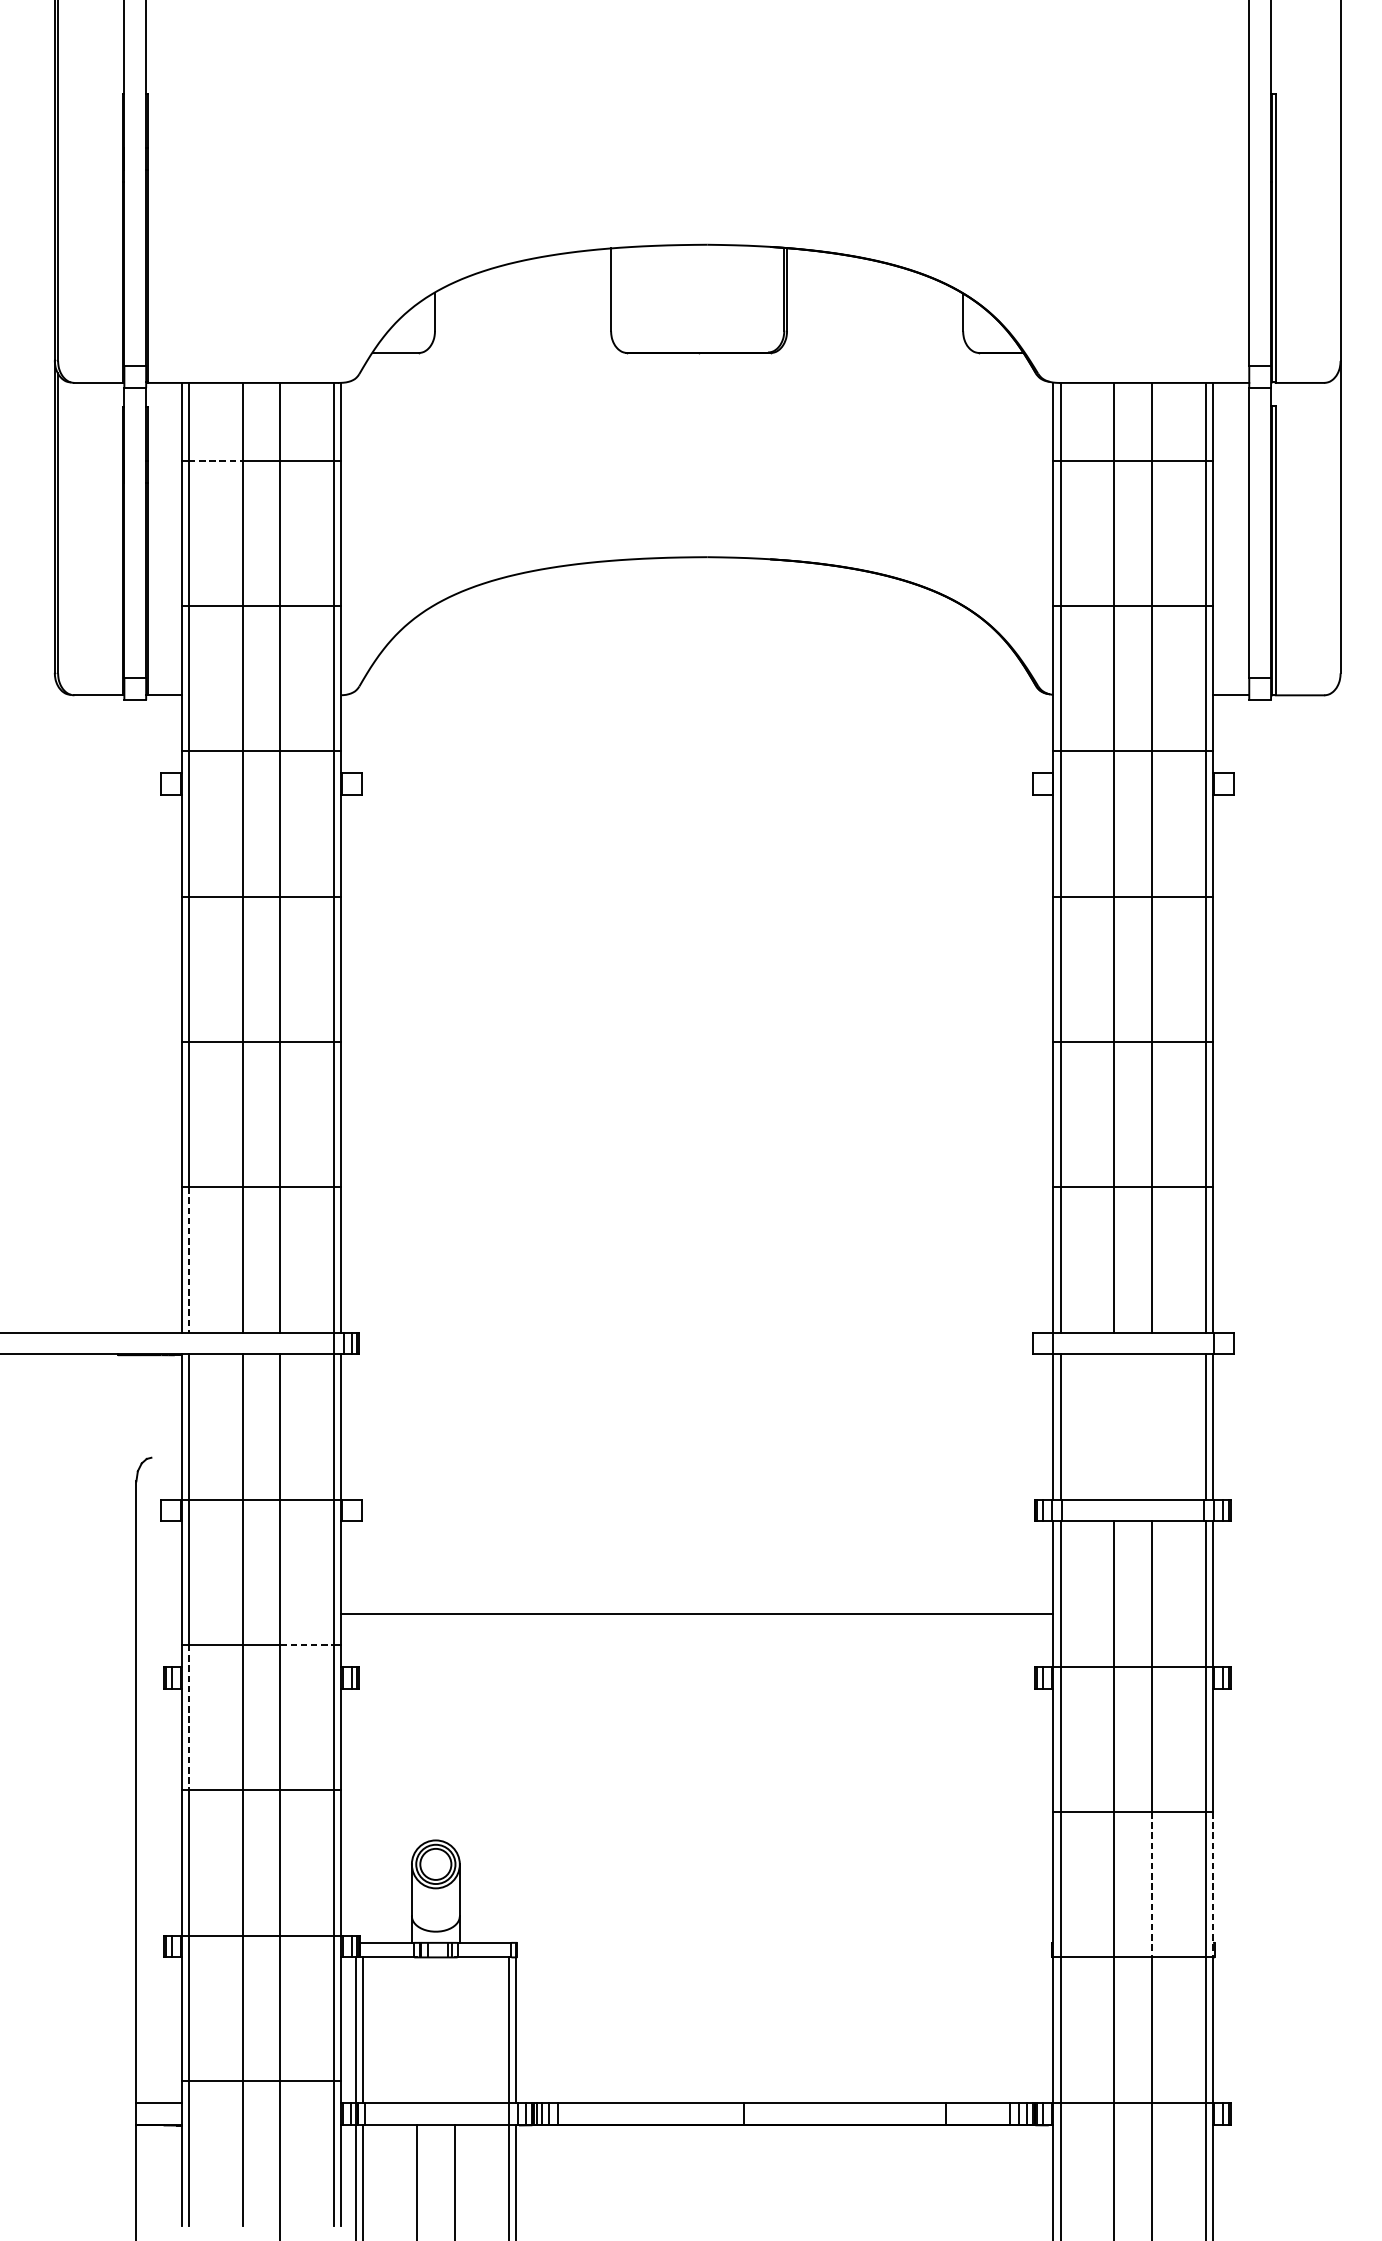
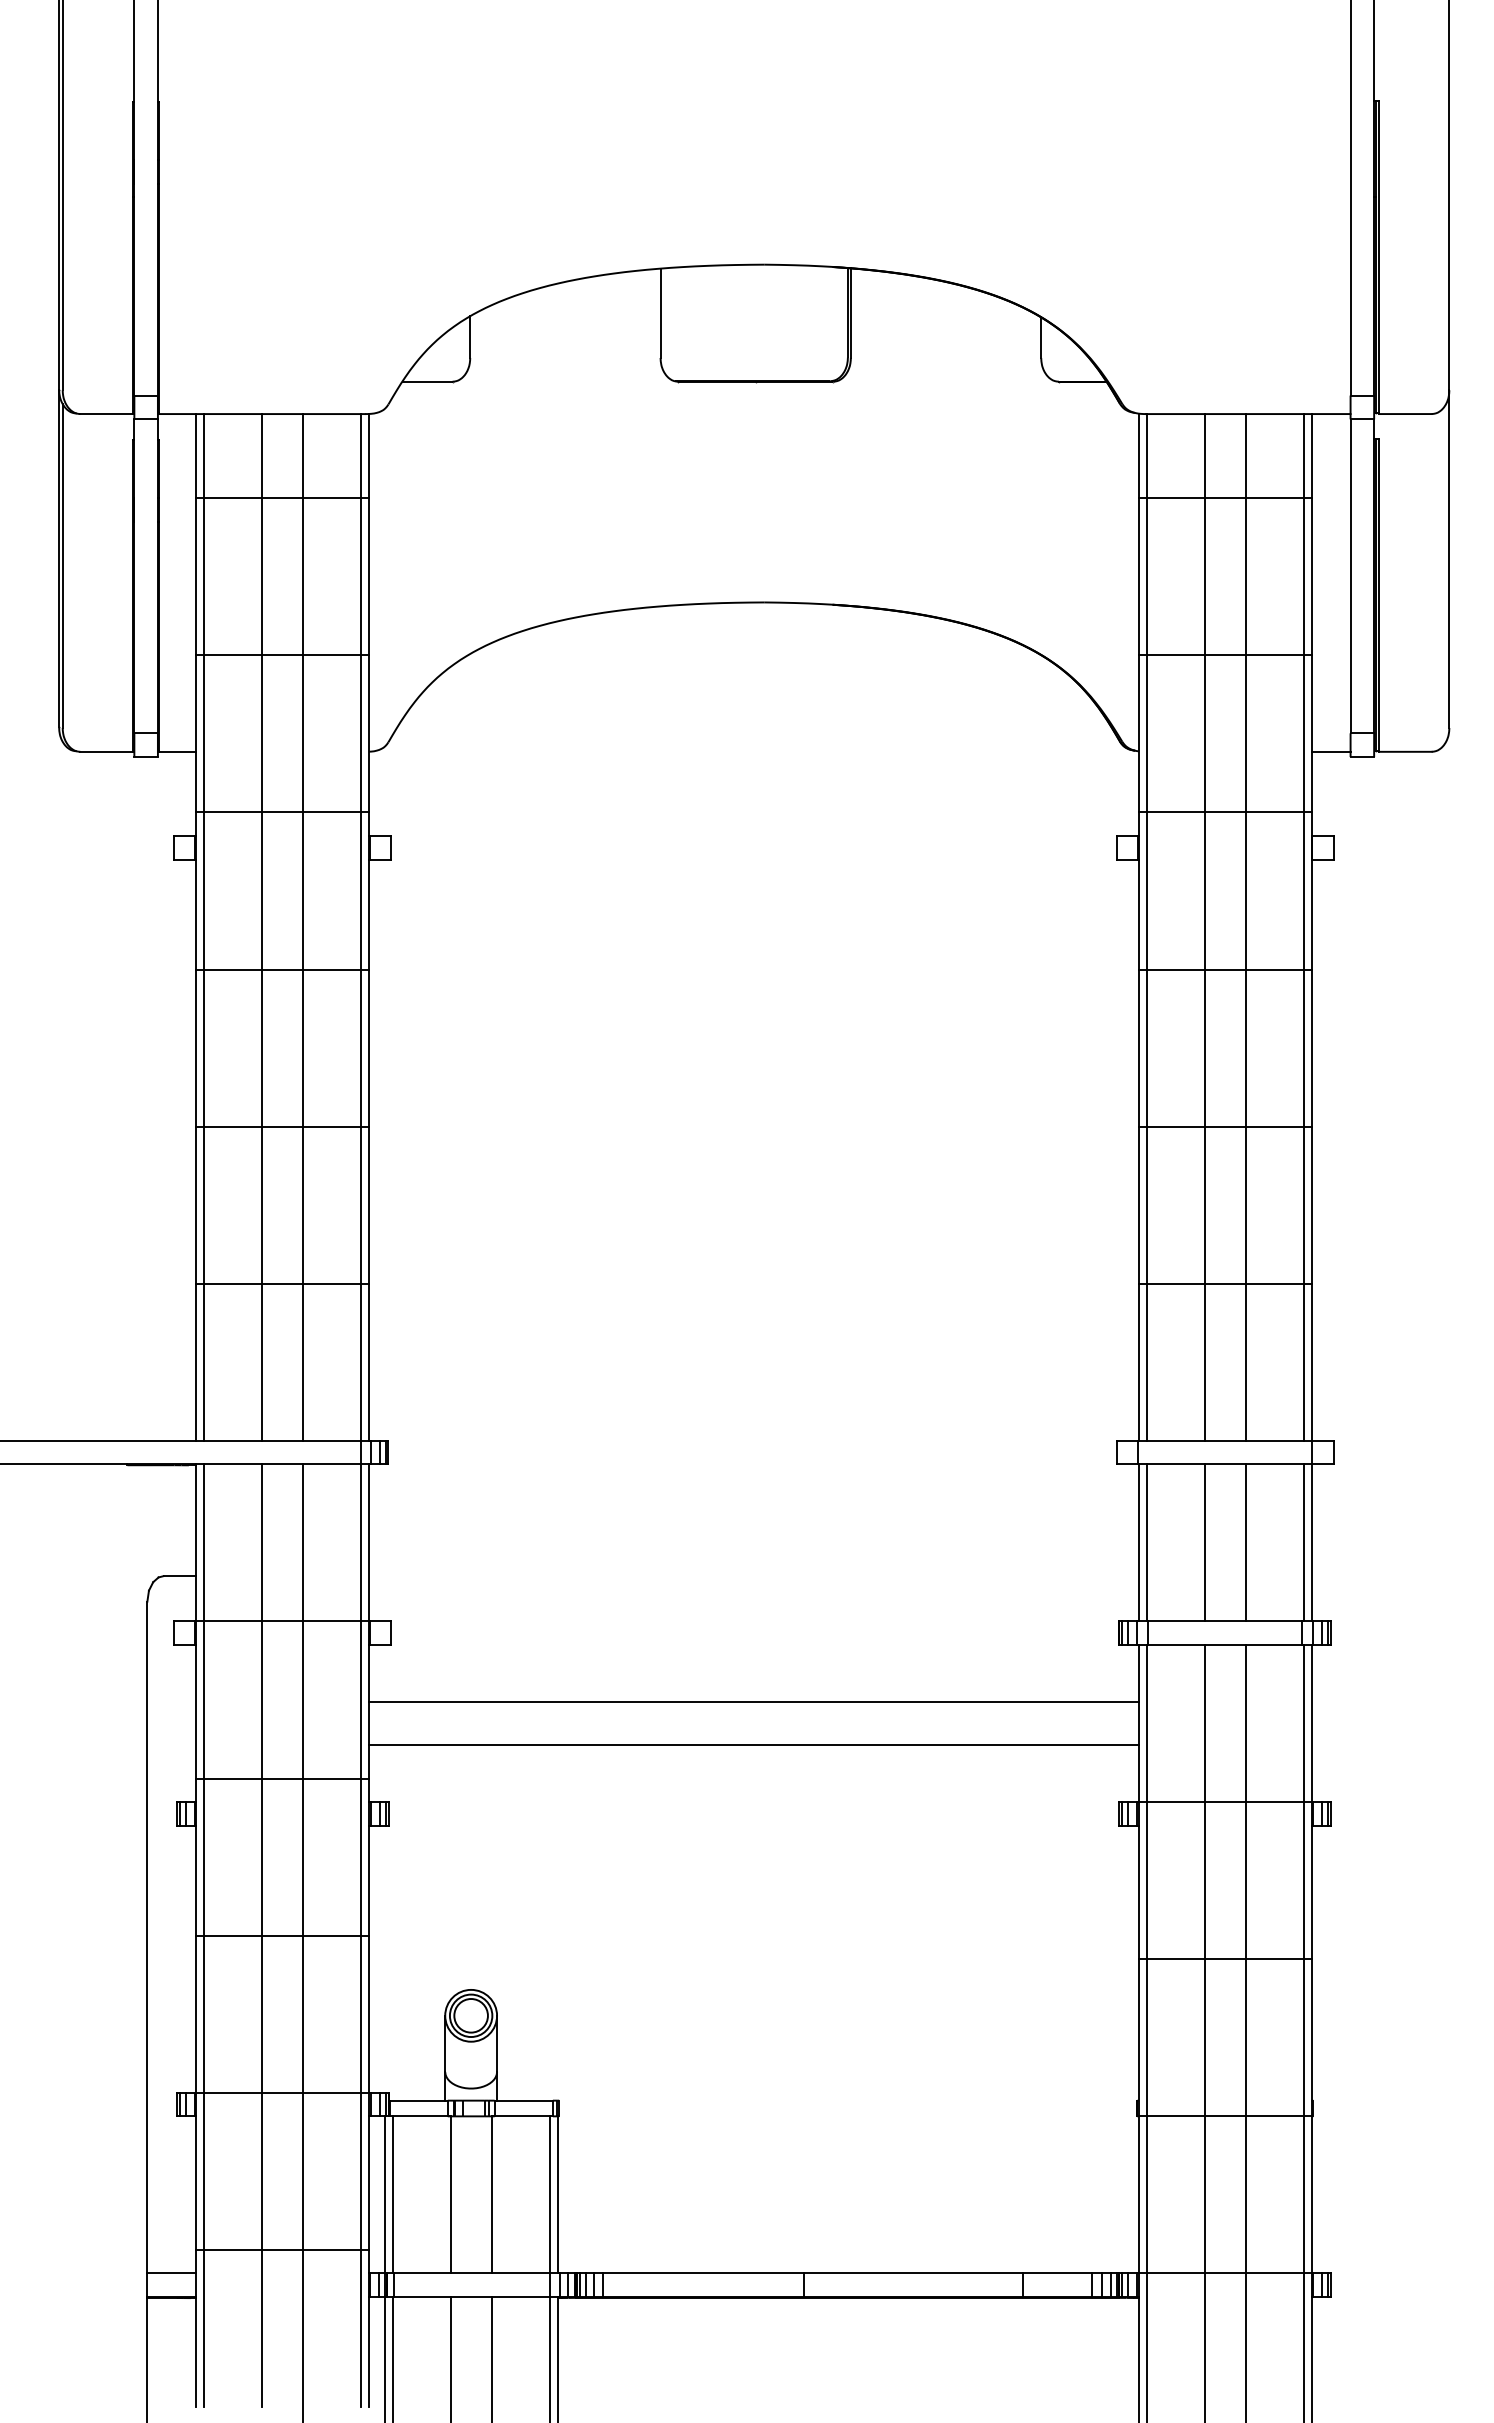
line: (216, 461) -> (233, 498), dashed -> solid
line: (189, 1260) -> (204, 1362), dashed -> solid
line: (1114, 1426) -> (1204, 1542), added
line: (1152, 1426) -> (1245, 1542), added
line: (166, 1458) -> (179, 1576), added
line: (697, 1574) -> (753, 1702), added
line: (307, 1644) -> (332, 1778), dashed -> solid
line: (189, 1717) -> (204, 1857), dashed -> solid
line: (1152, 1884) -> (1245, 2037), dashed -> solid
line: (1213, 1884) -> (1311, 2037), dashed -> solid
line: (416, 2029) -> (450, 2194), added
line: (454, 2029) -> (491, 2194), added

